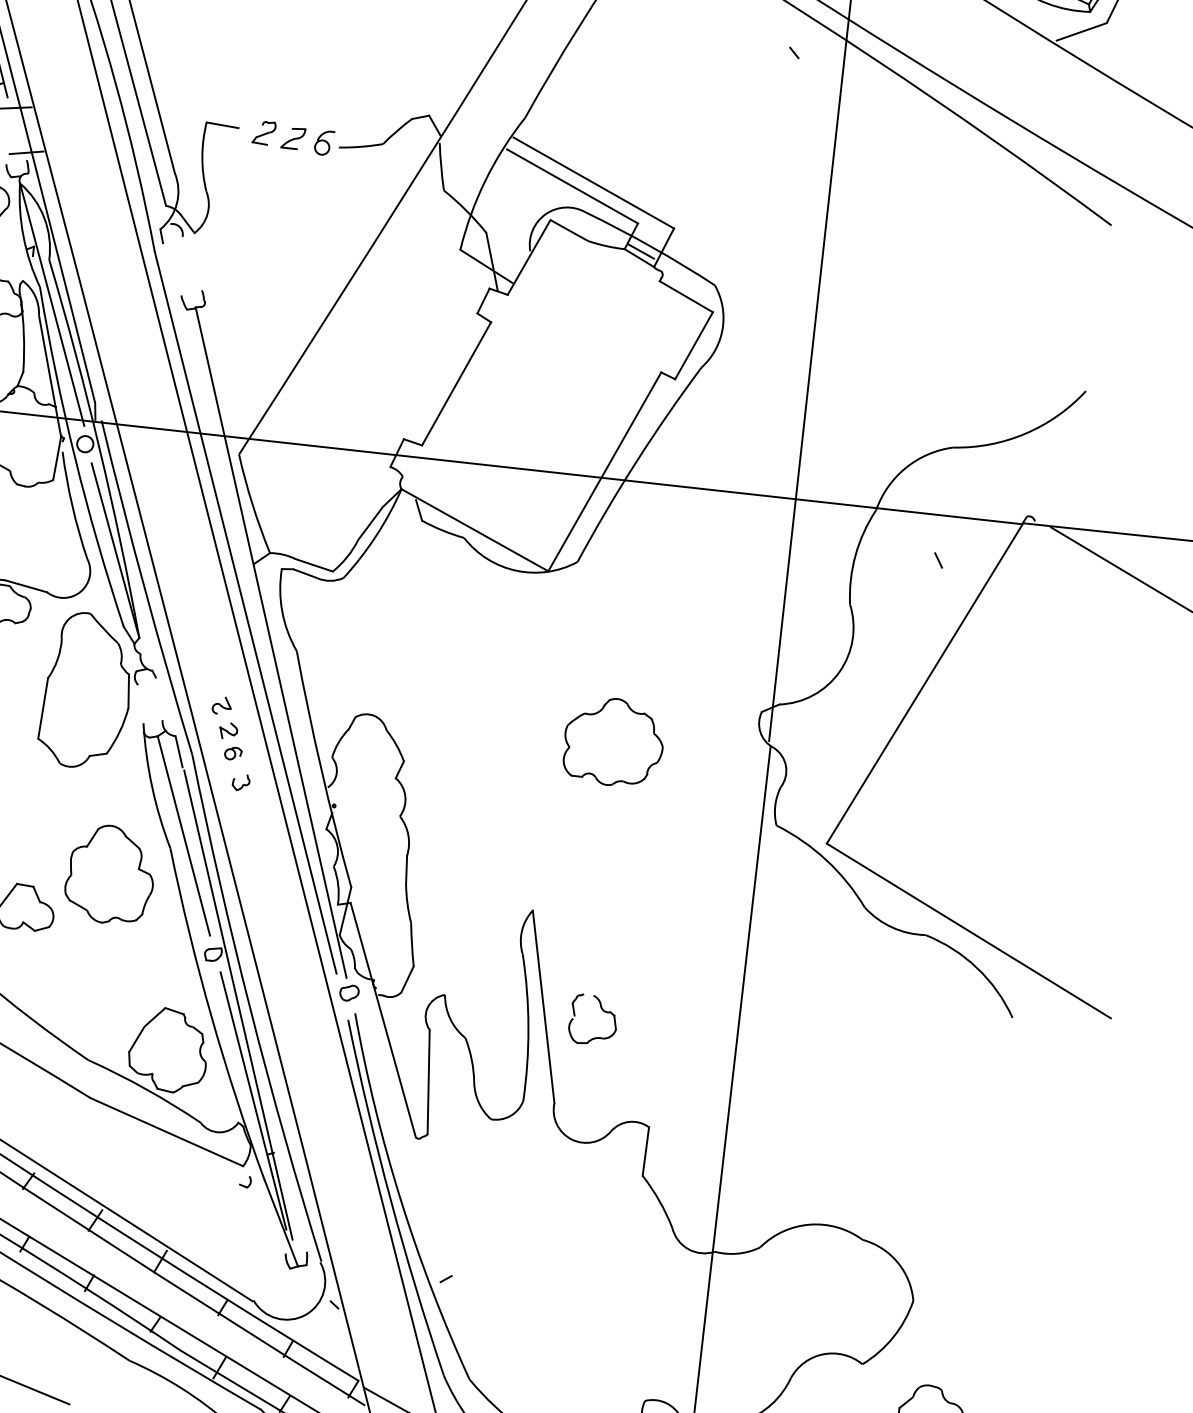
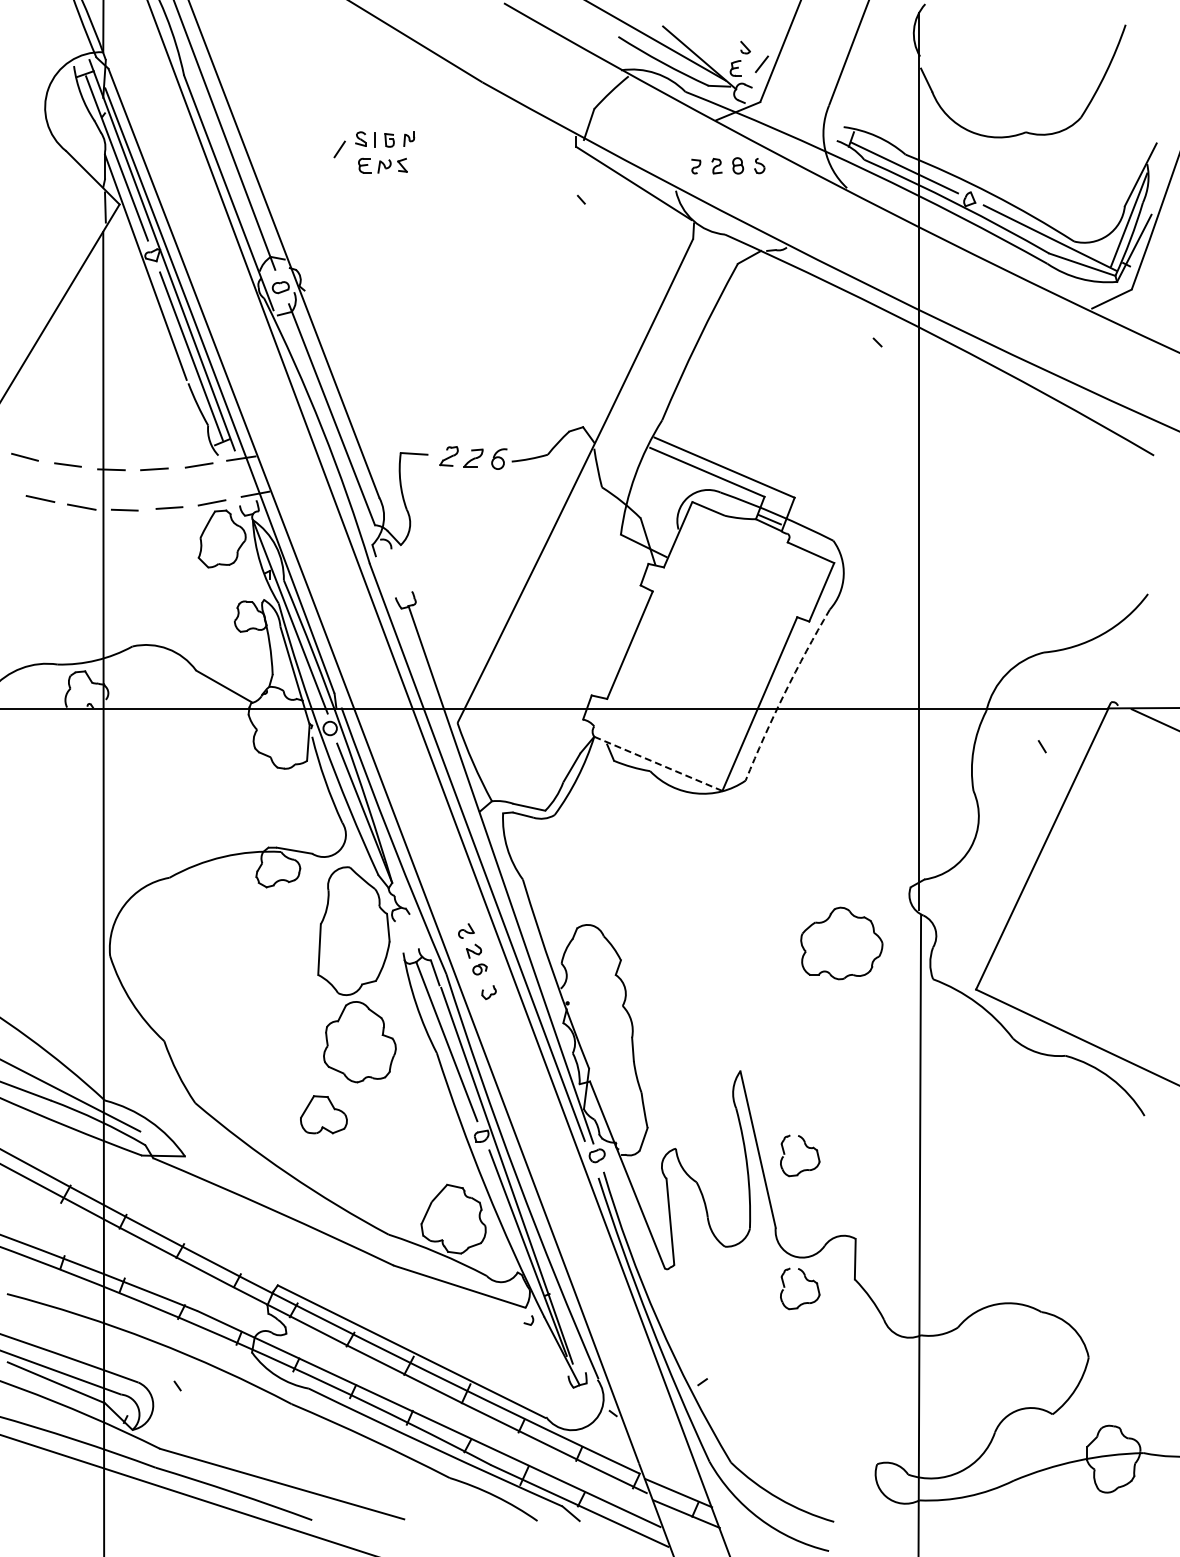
arc: (635, 462) -> (784, 693), solid -> dashed
line: (475, 529) -> (658, 763), solid -> dashed
part: (613, 742) -> (841, 943), moved
part: (109, 875) -> (359, 1042), moved
part: (584, 1170) -> (806, 1280), added

